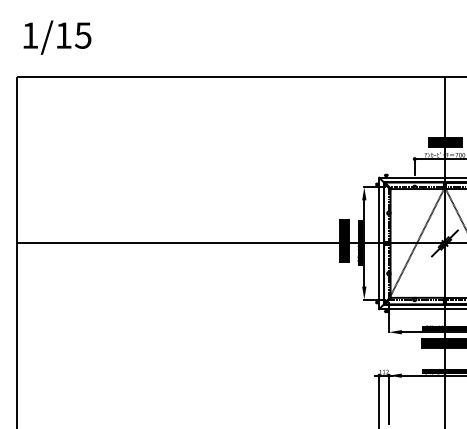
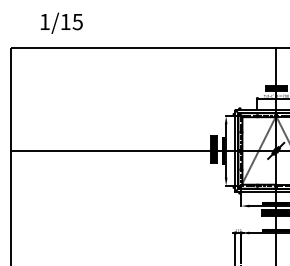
text: (56, 36) -> (61, 22), moved

